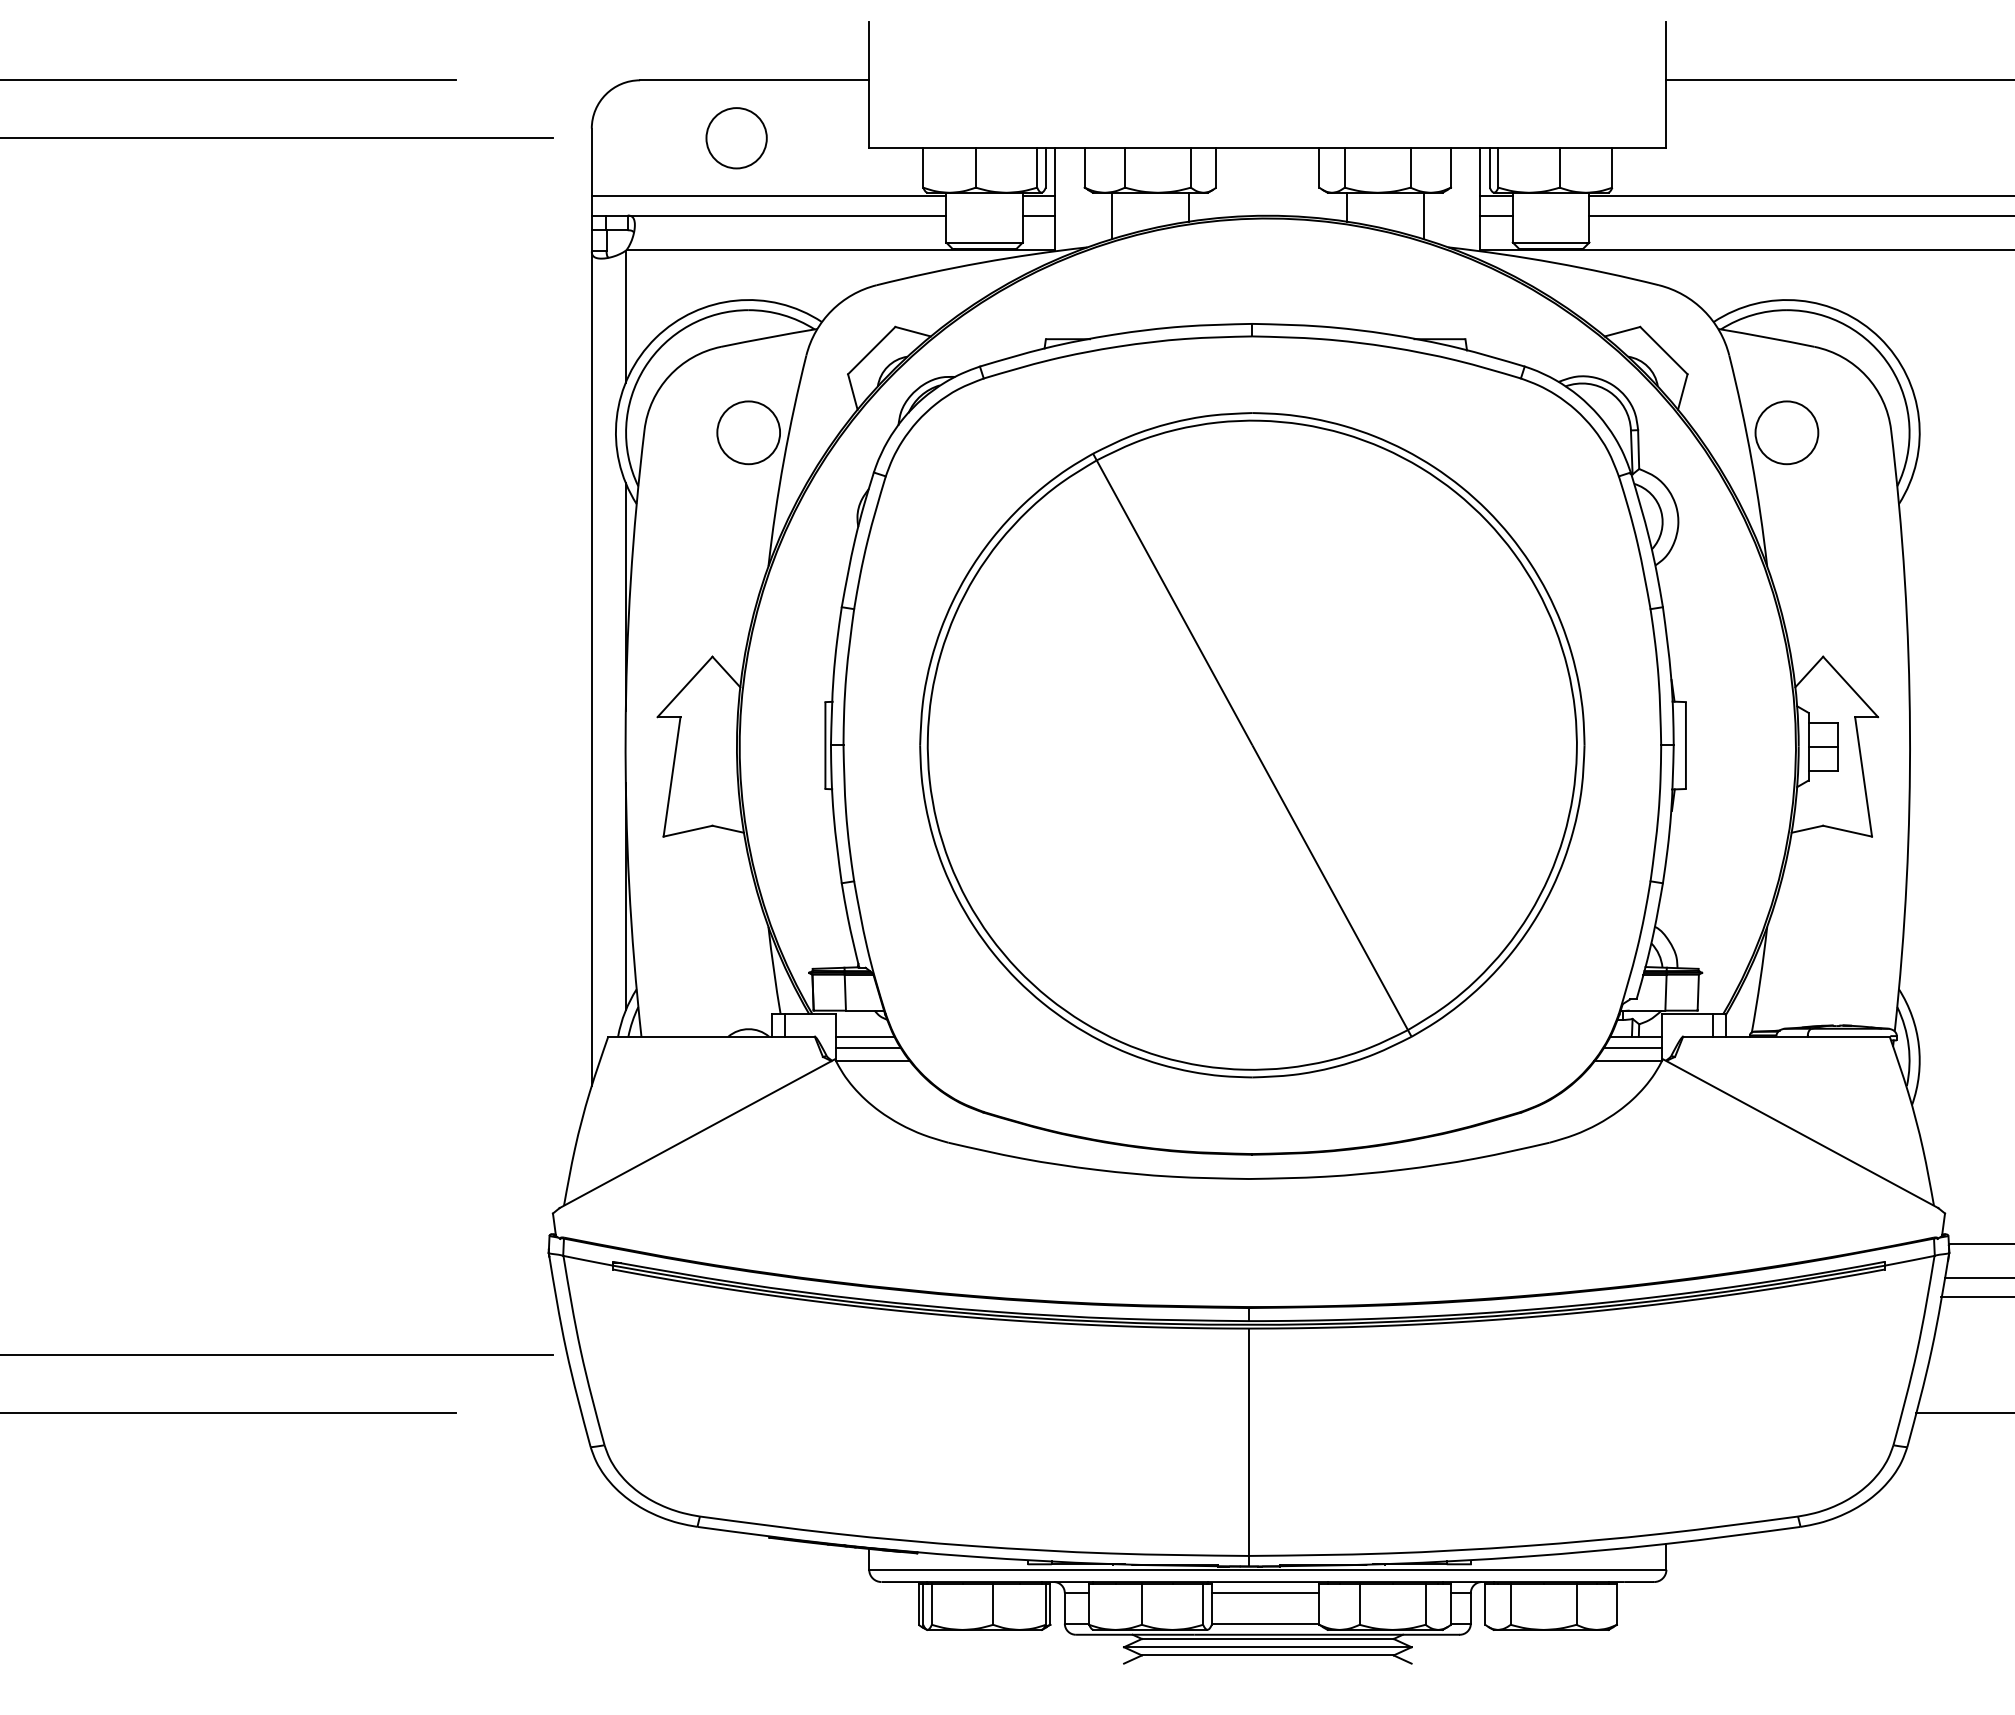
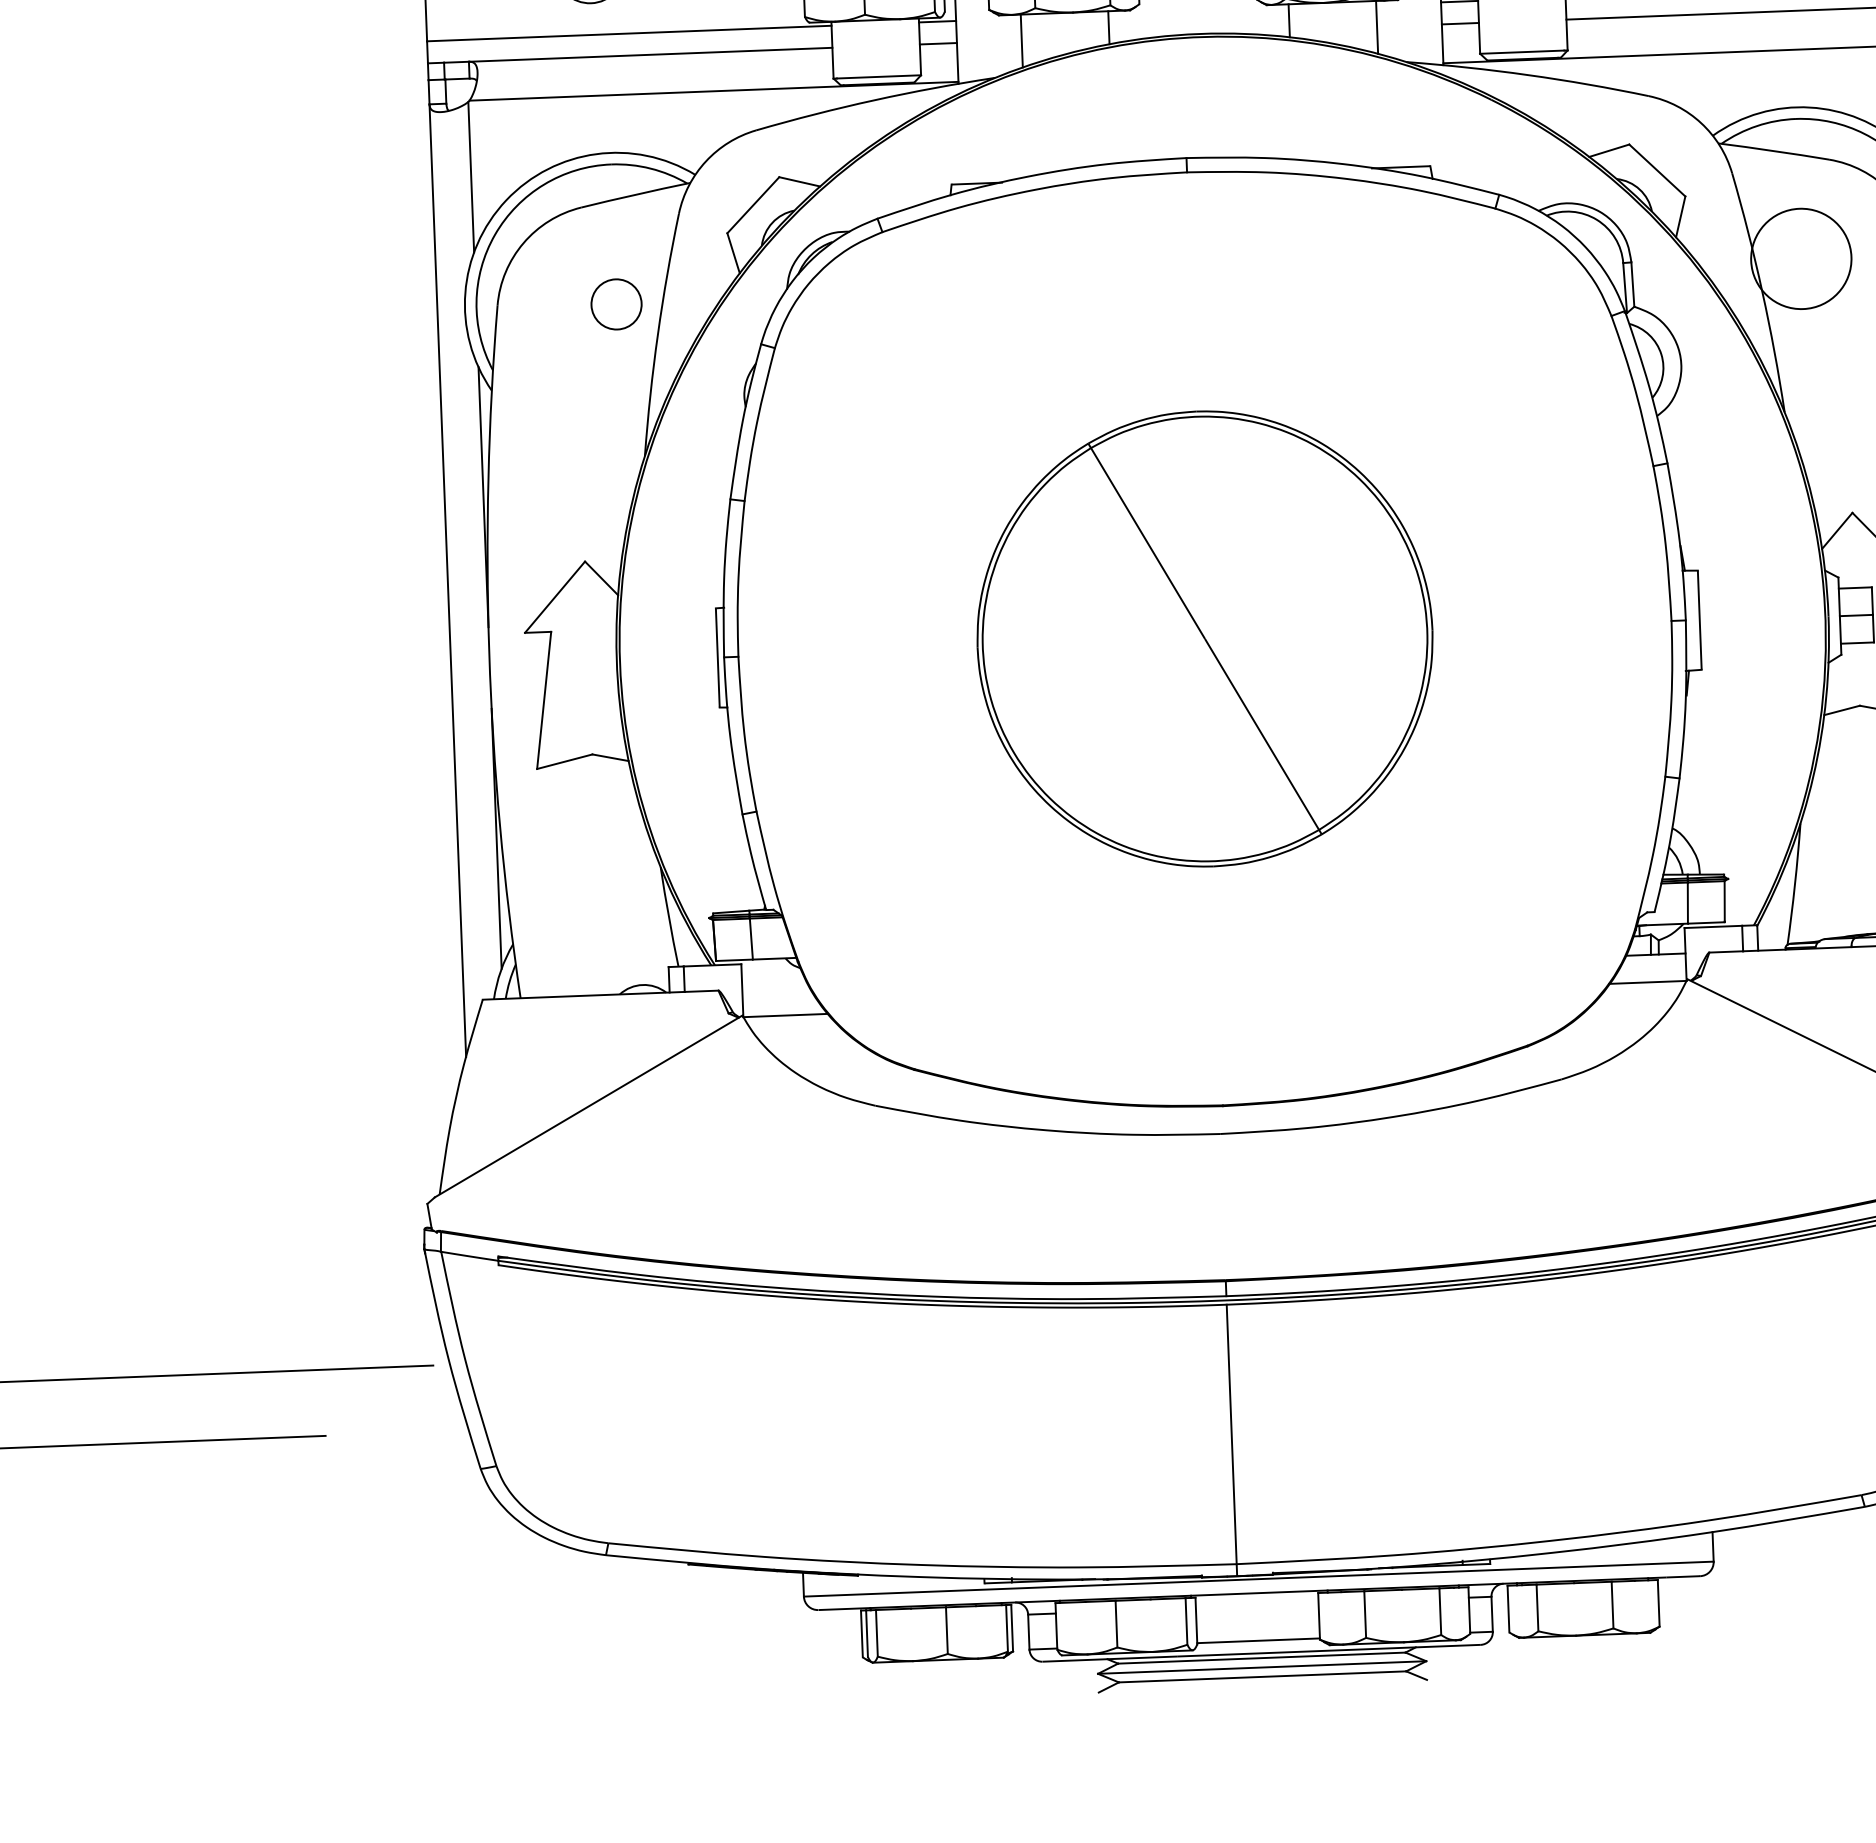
circle: (748, 432) -> (616, 304), size x0.7
circle: (1786, 432) -> (1800, 258), size x1.4
part: (1252, 745) -> (1205, 639), size x0.6
line: (864, 1036) -> (775, 988), removed
line: (868, 1047) -> (780, 1000), removed
line: (1632, 1047) -> (1652, 967), removed
line: (1265, 1593) -> (1257, 1606), removed

